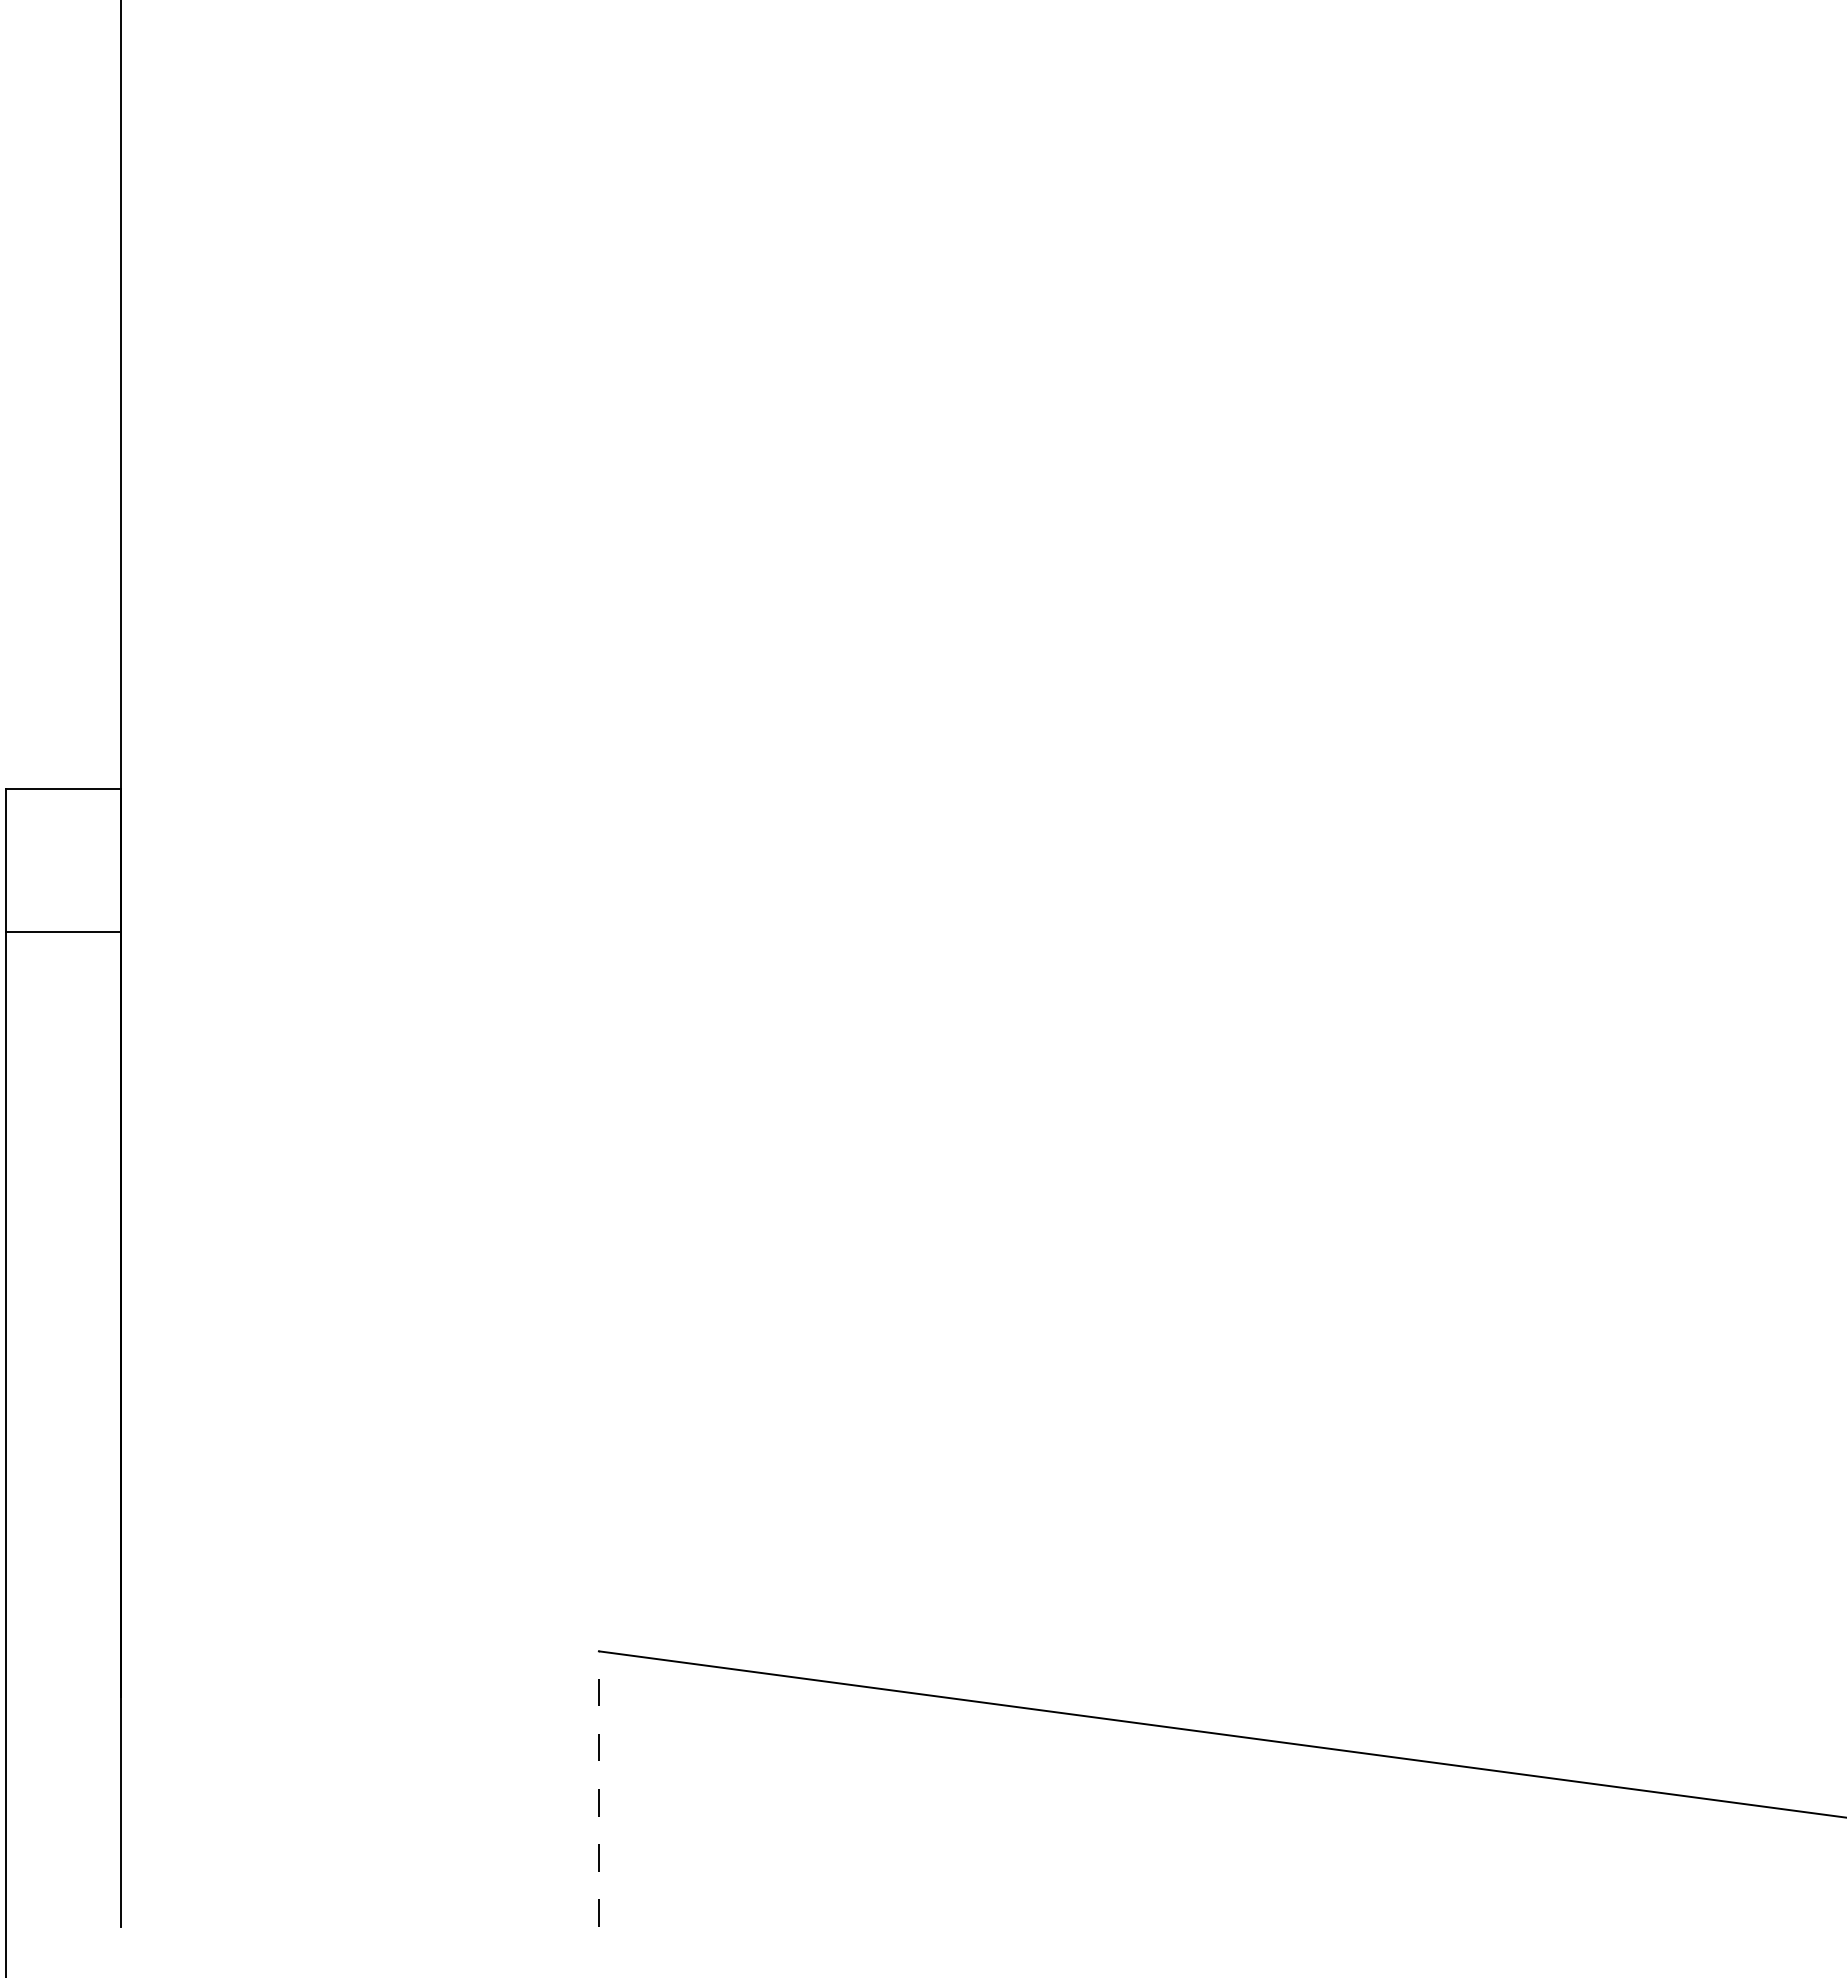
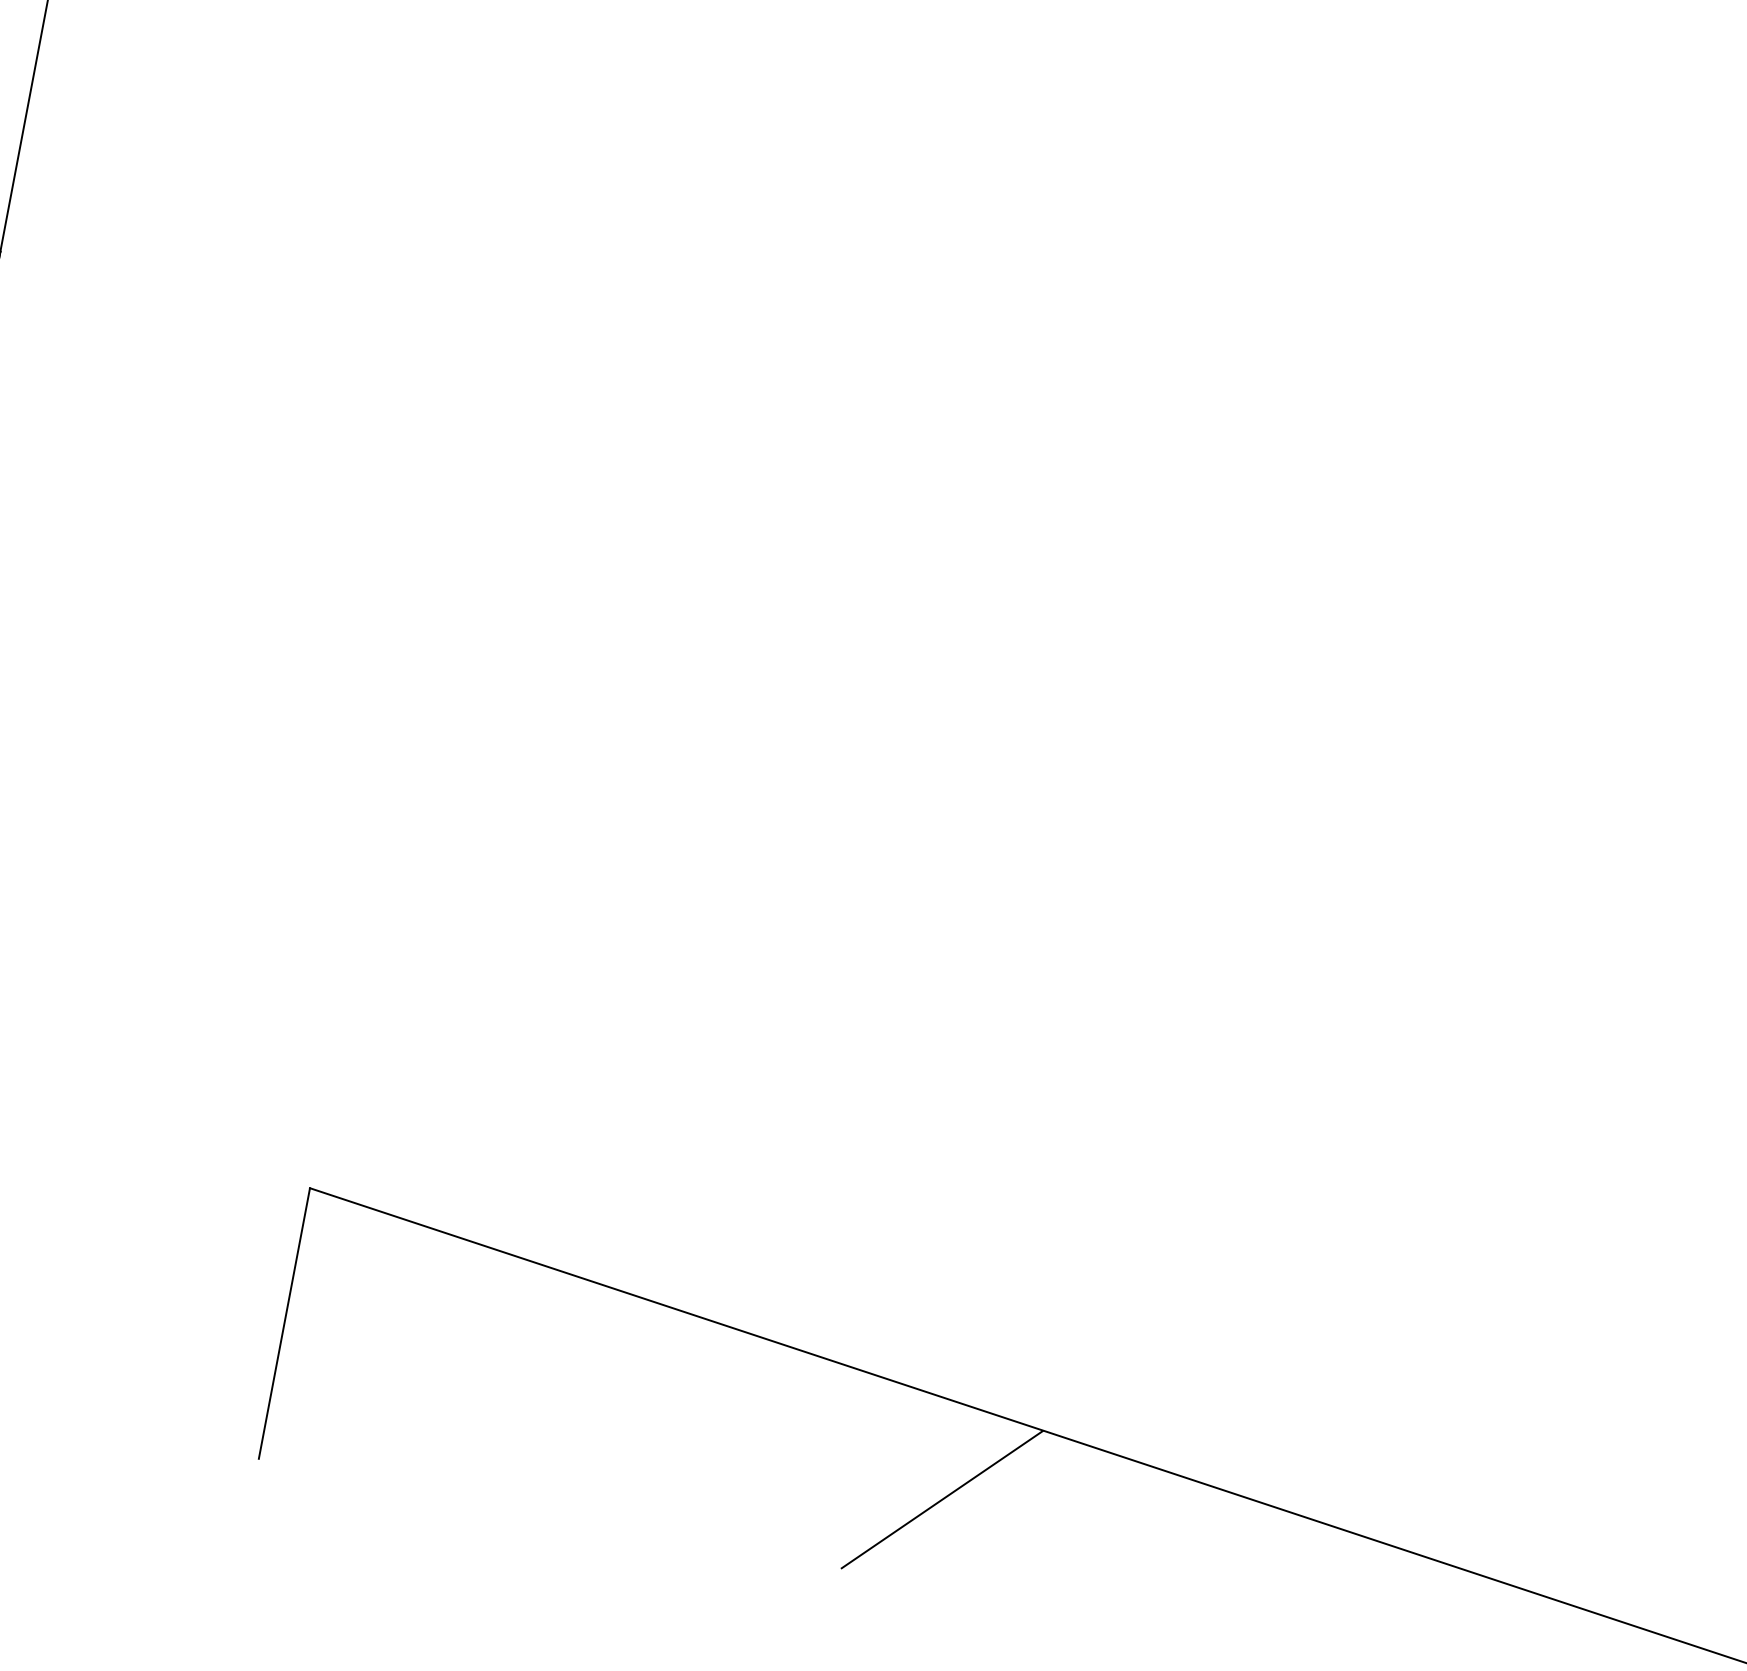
line: (598, 1789) -> (283, 1323), dashed -> solid
hatch: (1277, 1839) -> (941, 1499), added

